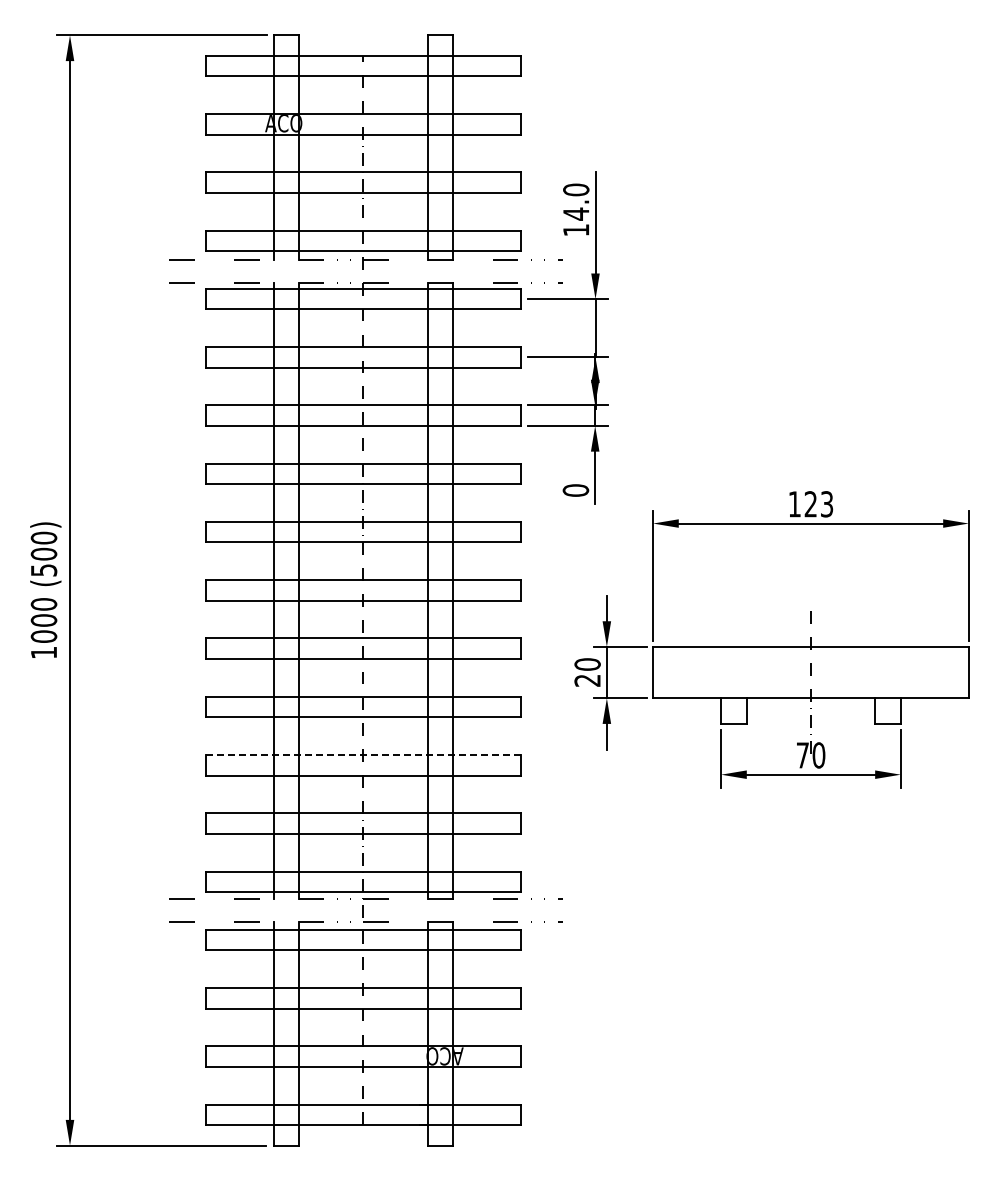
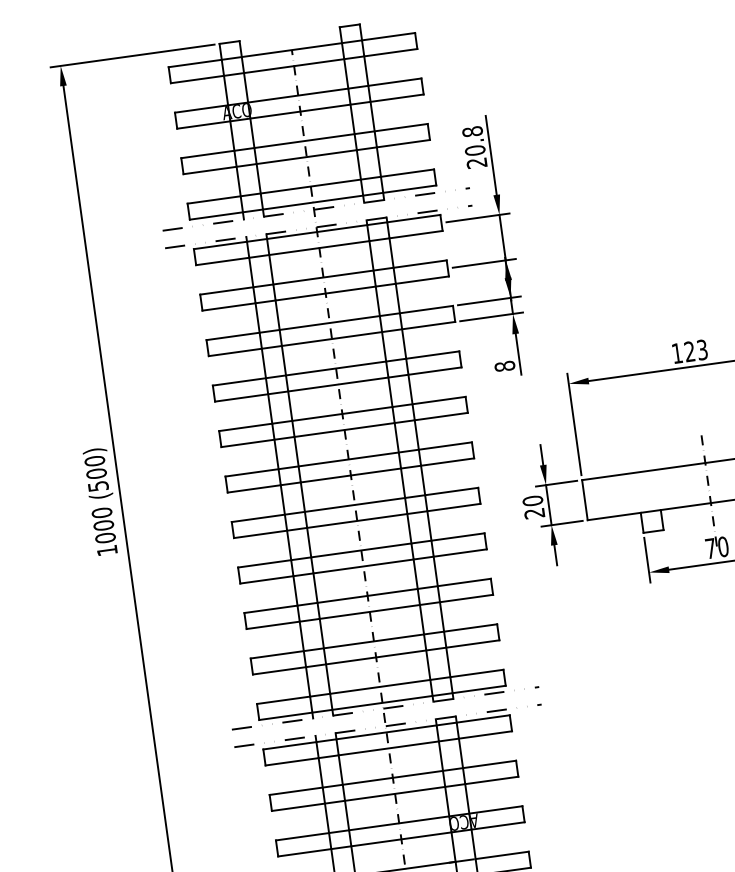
text: (576, 209) -> (474, 146), 14.0 -> 20.8
text: (575, 490) -> (504, 366), 0 -> 8
line: (363, 755) -> (367, 596), dashed -> solid

